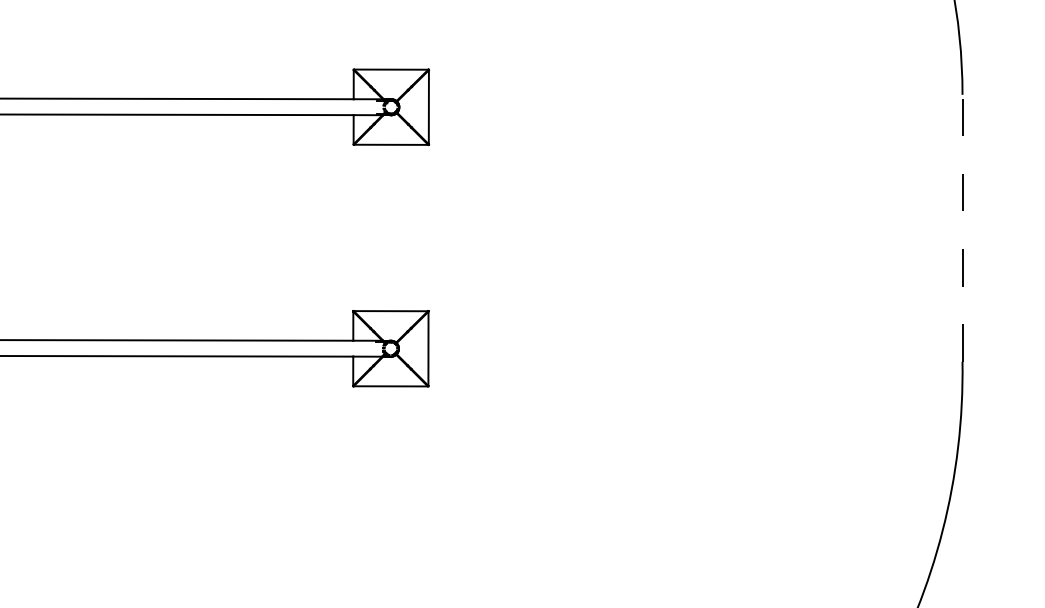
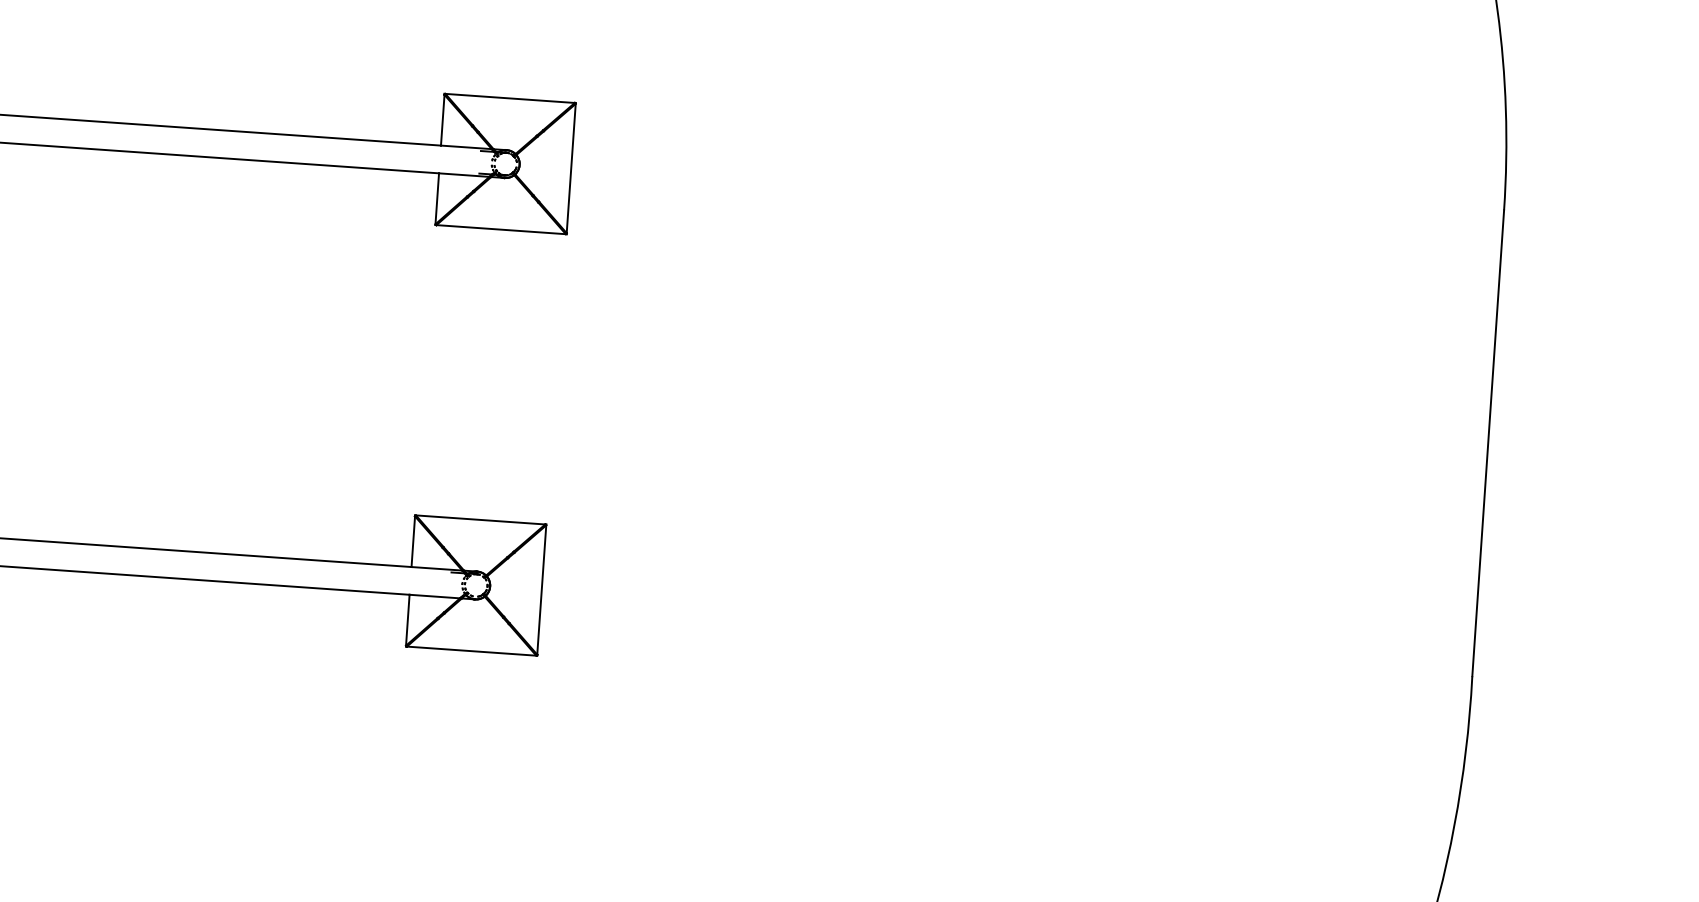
line: (962, 227) -> (1488, 441), dashed -> solid

